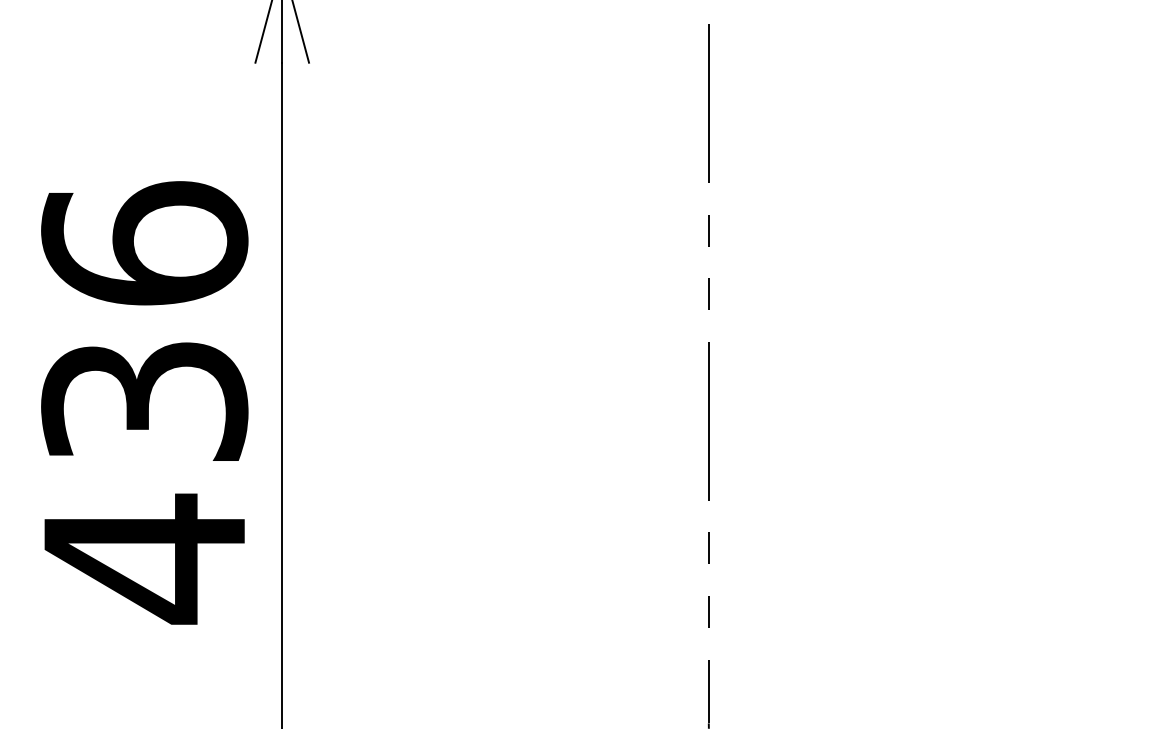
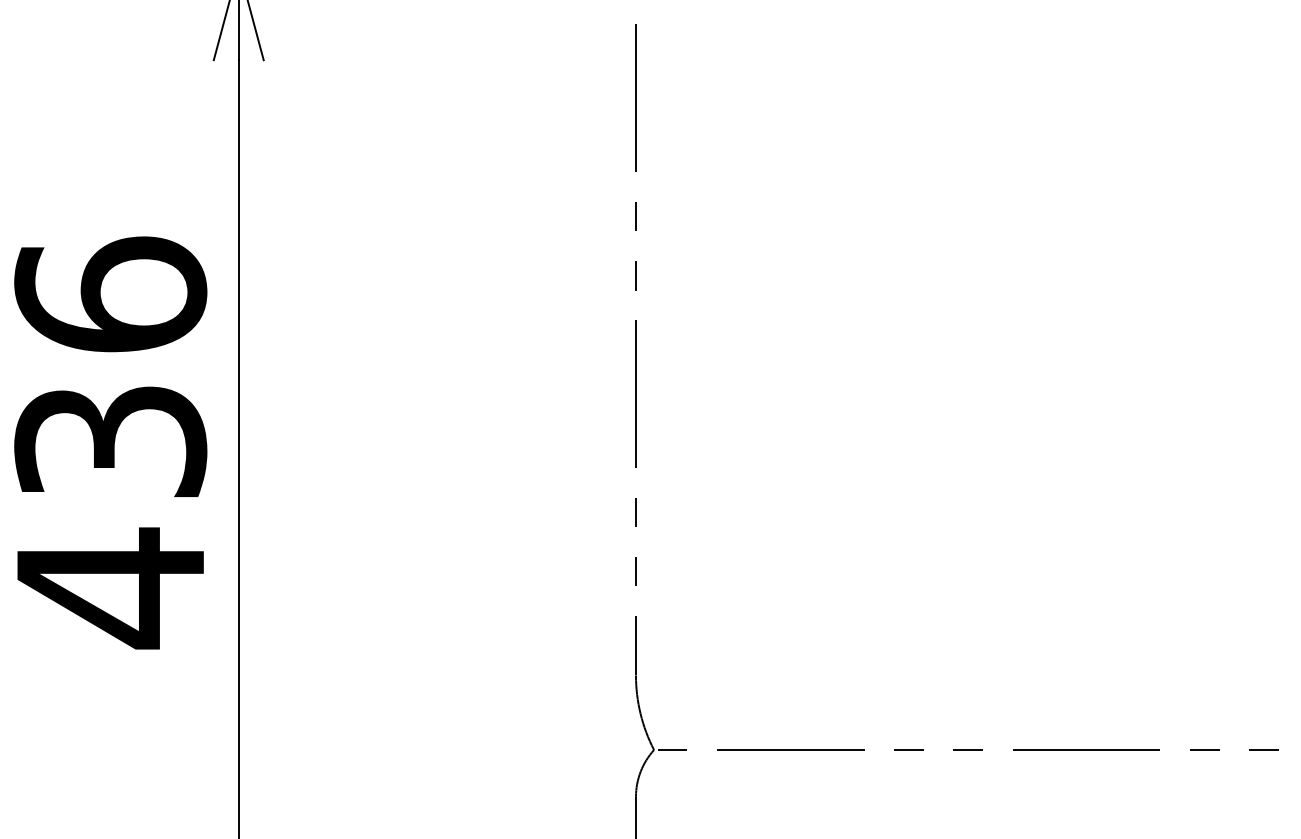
text: (144, 402) -> (110, 442), moved

